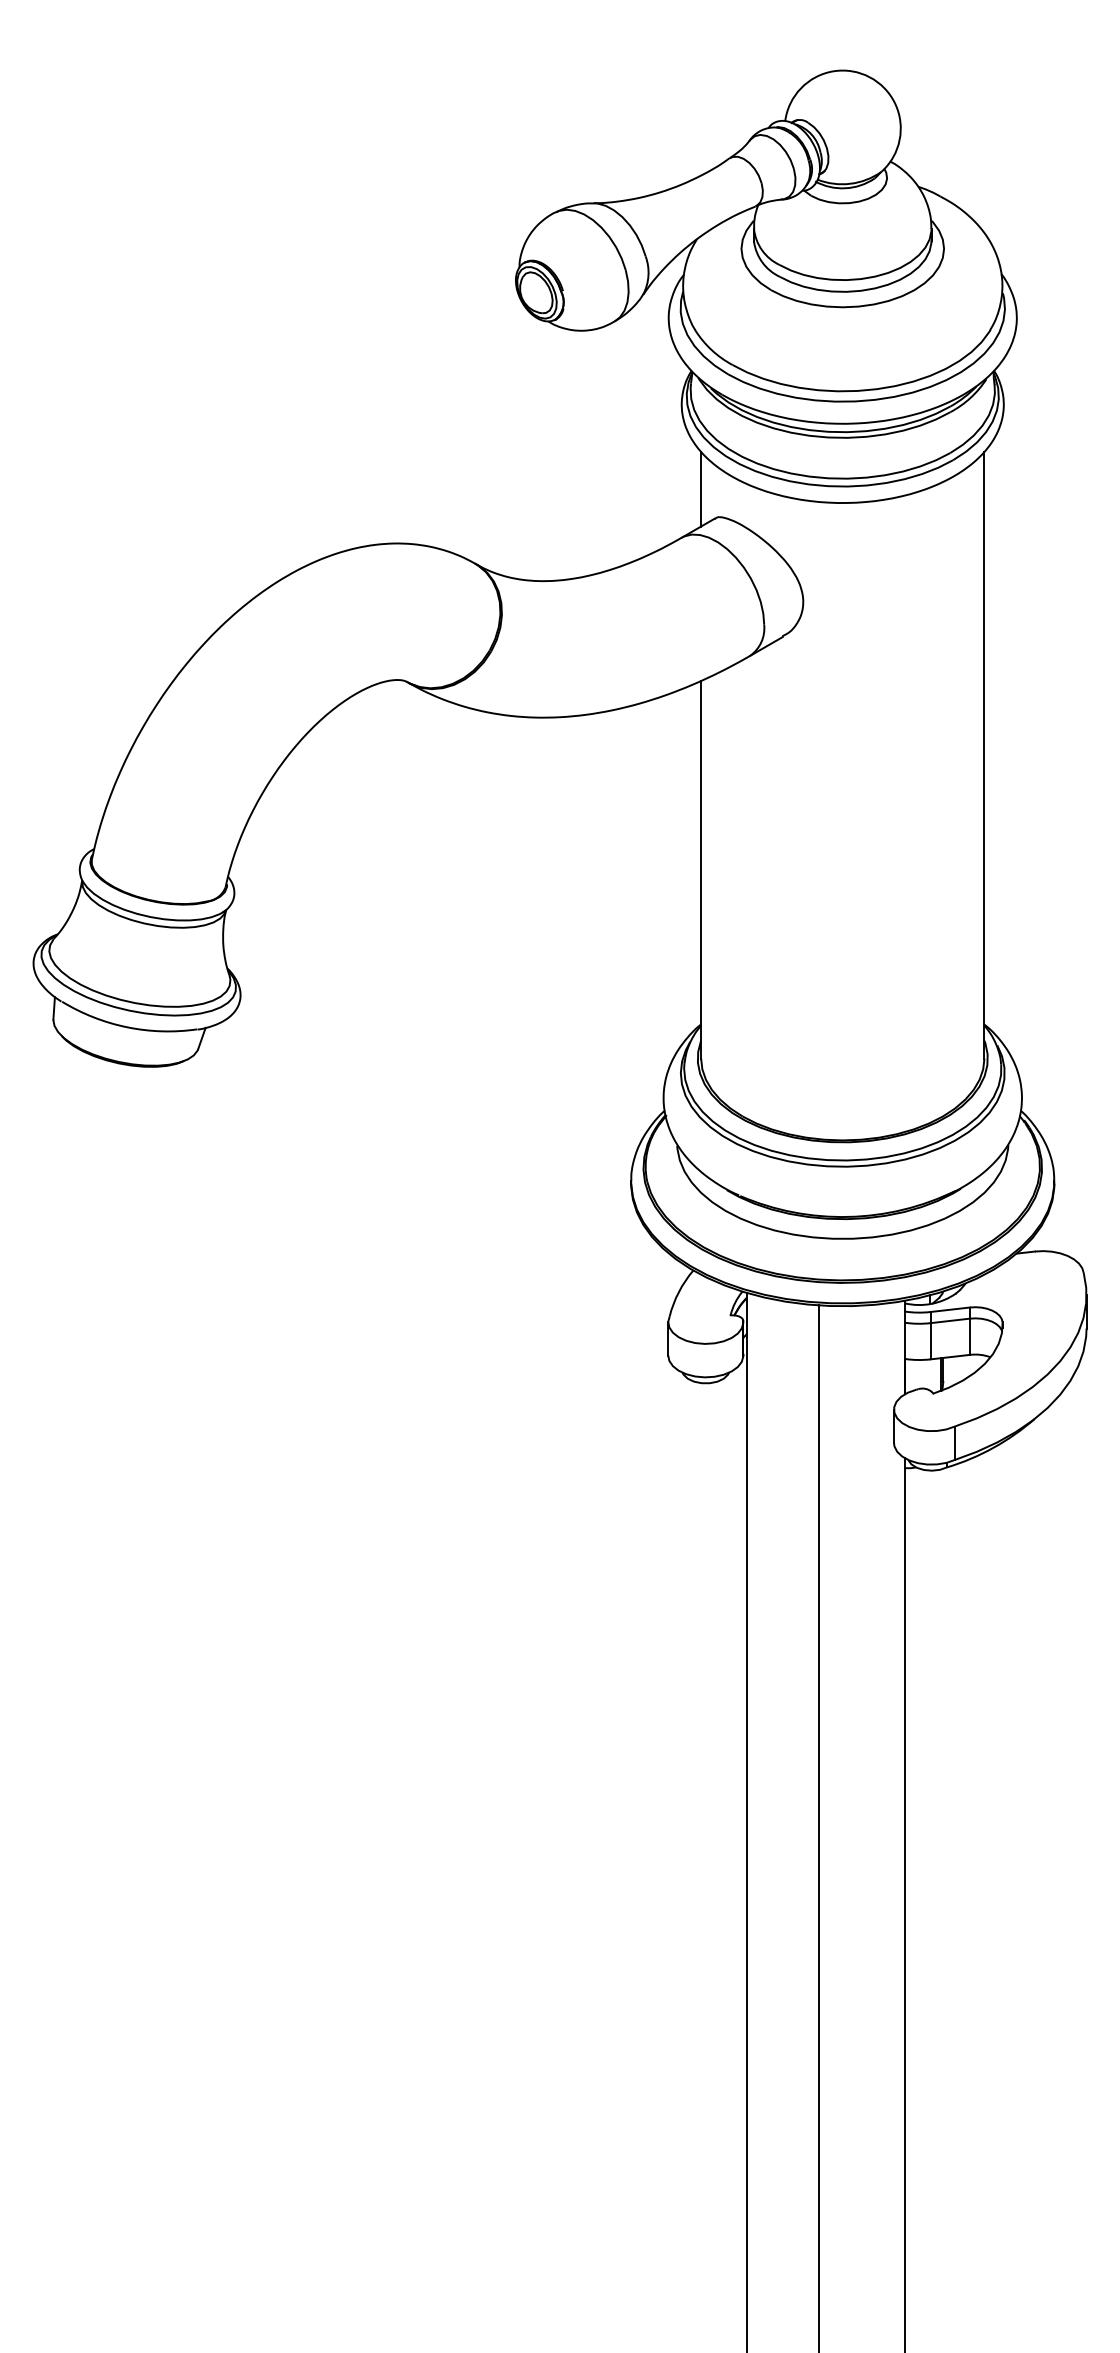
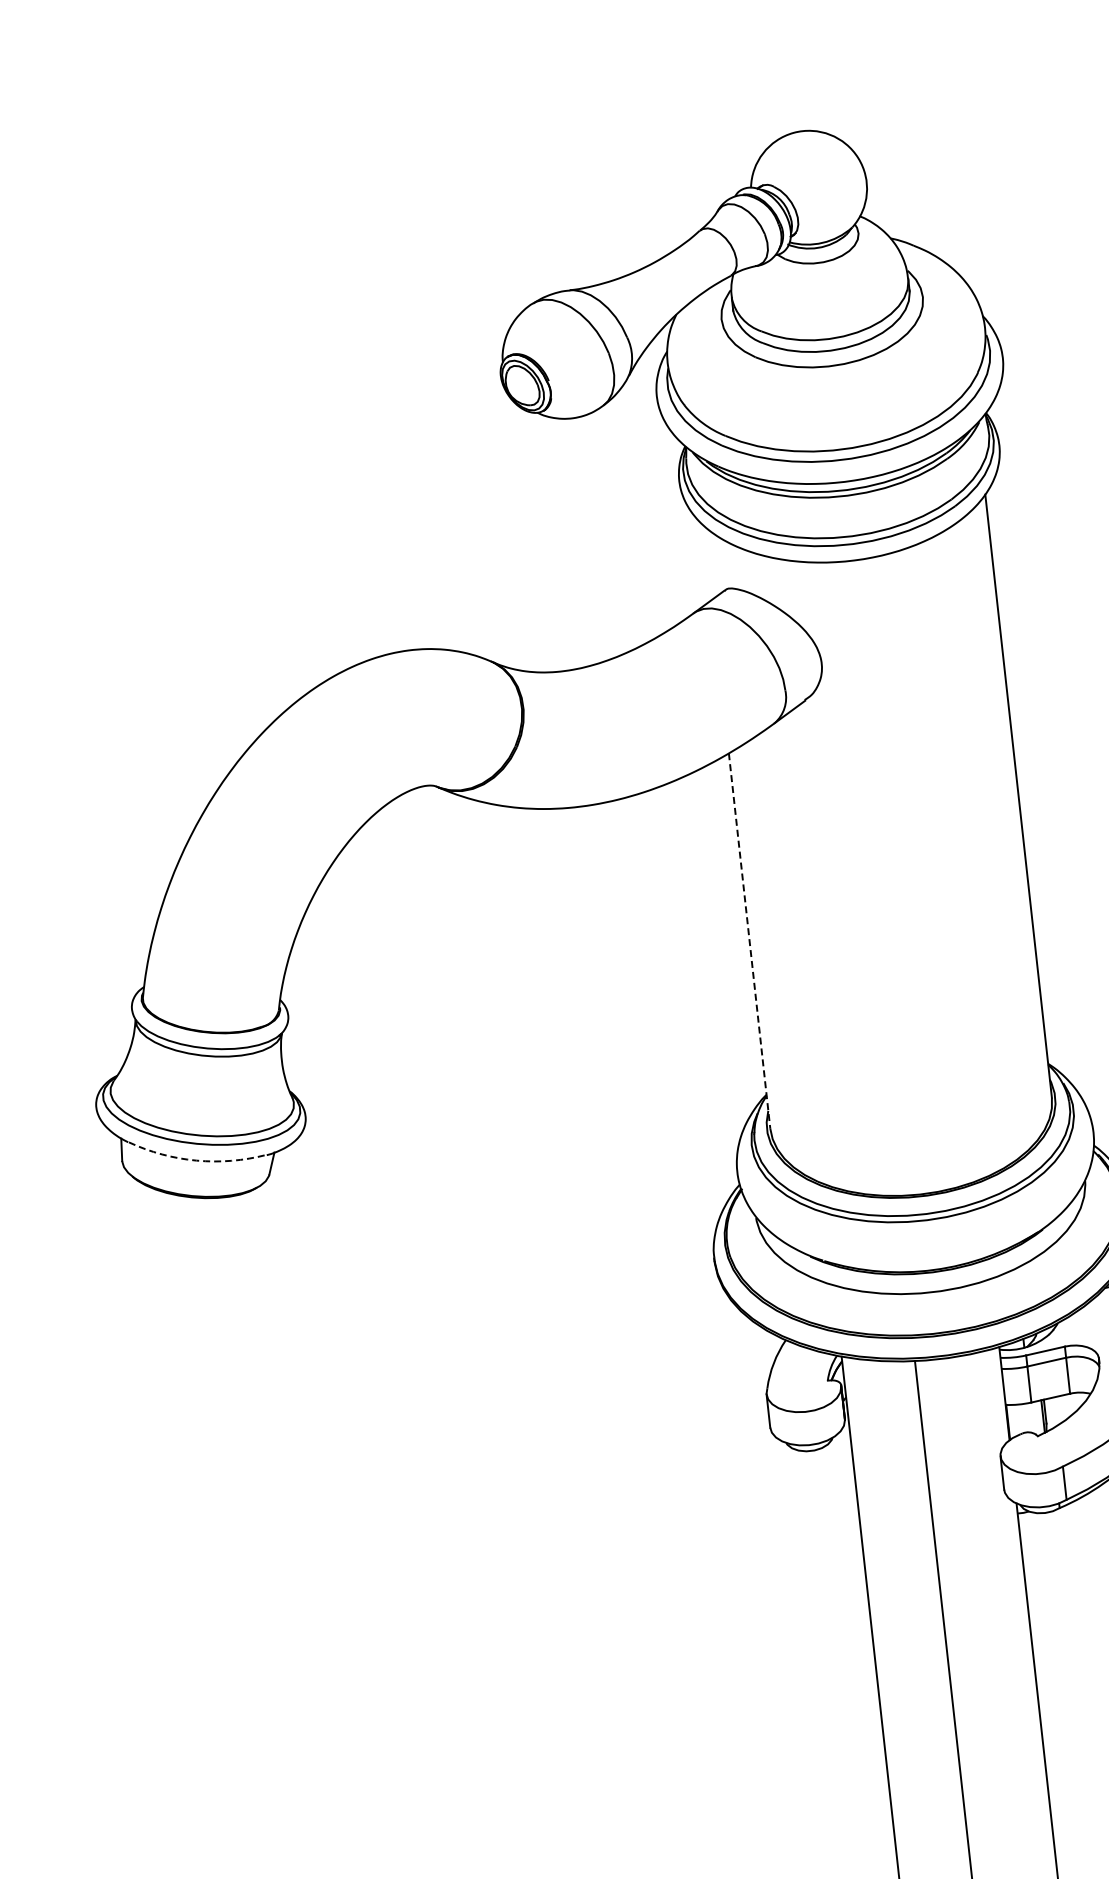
line: (701, 488) -> (708, 562), removed
line: (701, 869) -> (749, 940), solid -> dashed
arc: (127, 1027) -> (196, 1160), solid -> dashed

